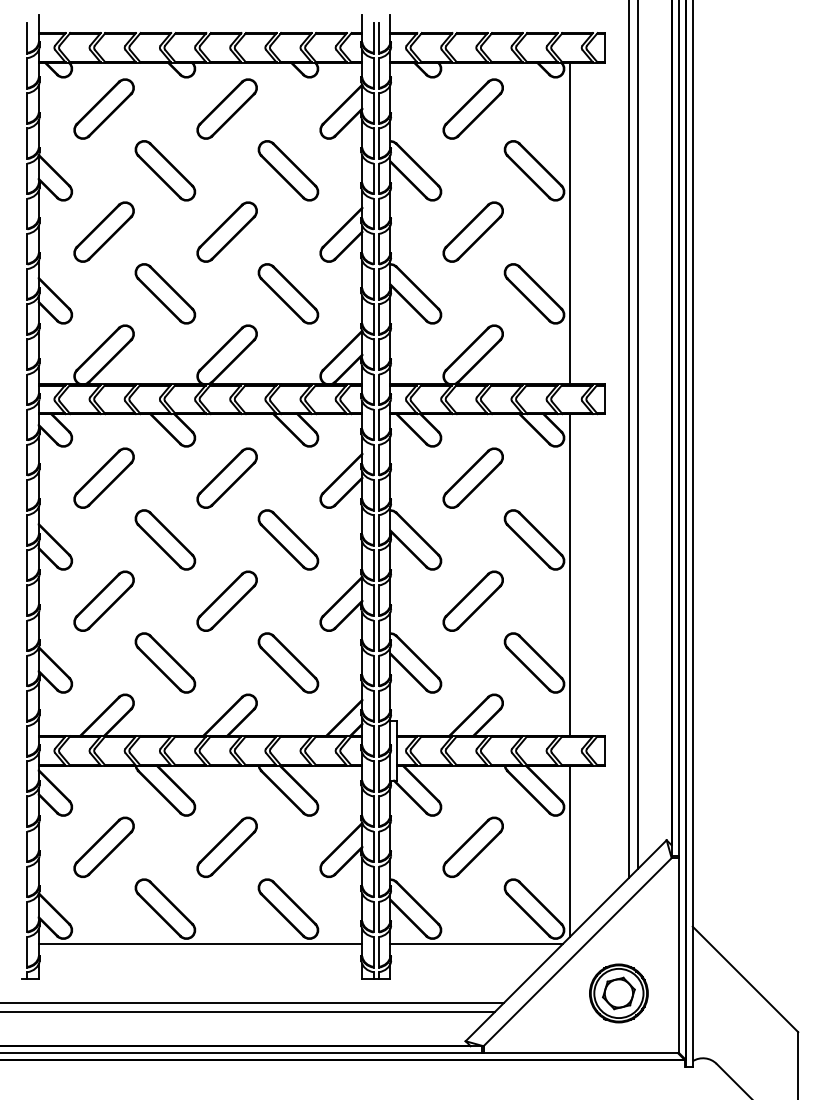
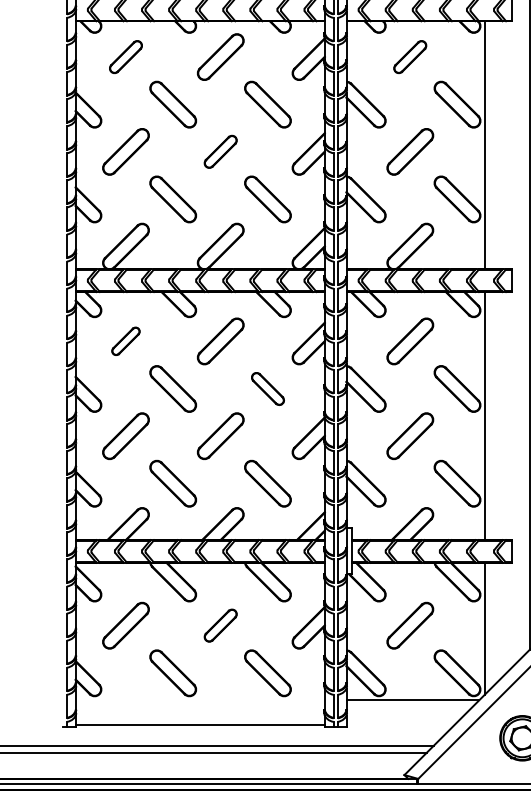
part: (103, 108) -> (125, 56), size x0.7
part: (472, 108) -> (409, 56), size x0.7
part: (226, 231) -> (220, 151), size x0.7
part: (103, 477) -> (125, 340), size x0.6
part: (288, 539) -> (268, 388), size x0.7
part: (226, 846) -> (220, 625), size x0.7
line: (200, 944) -> (200, 725), moved

